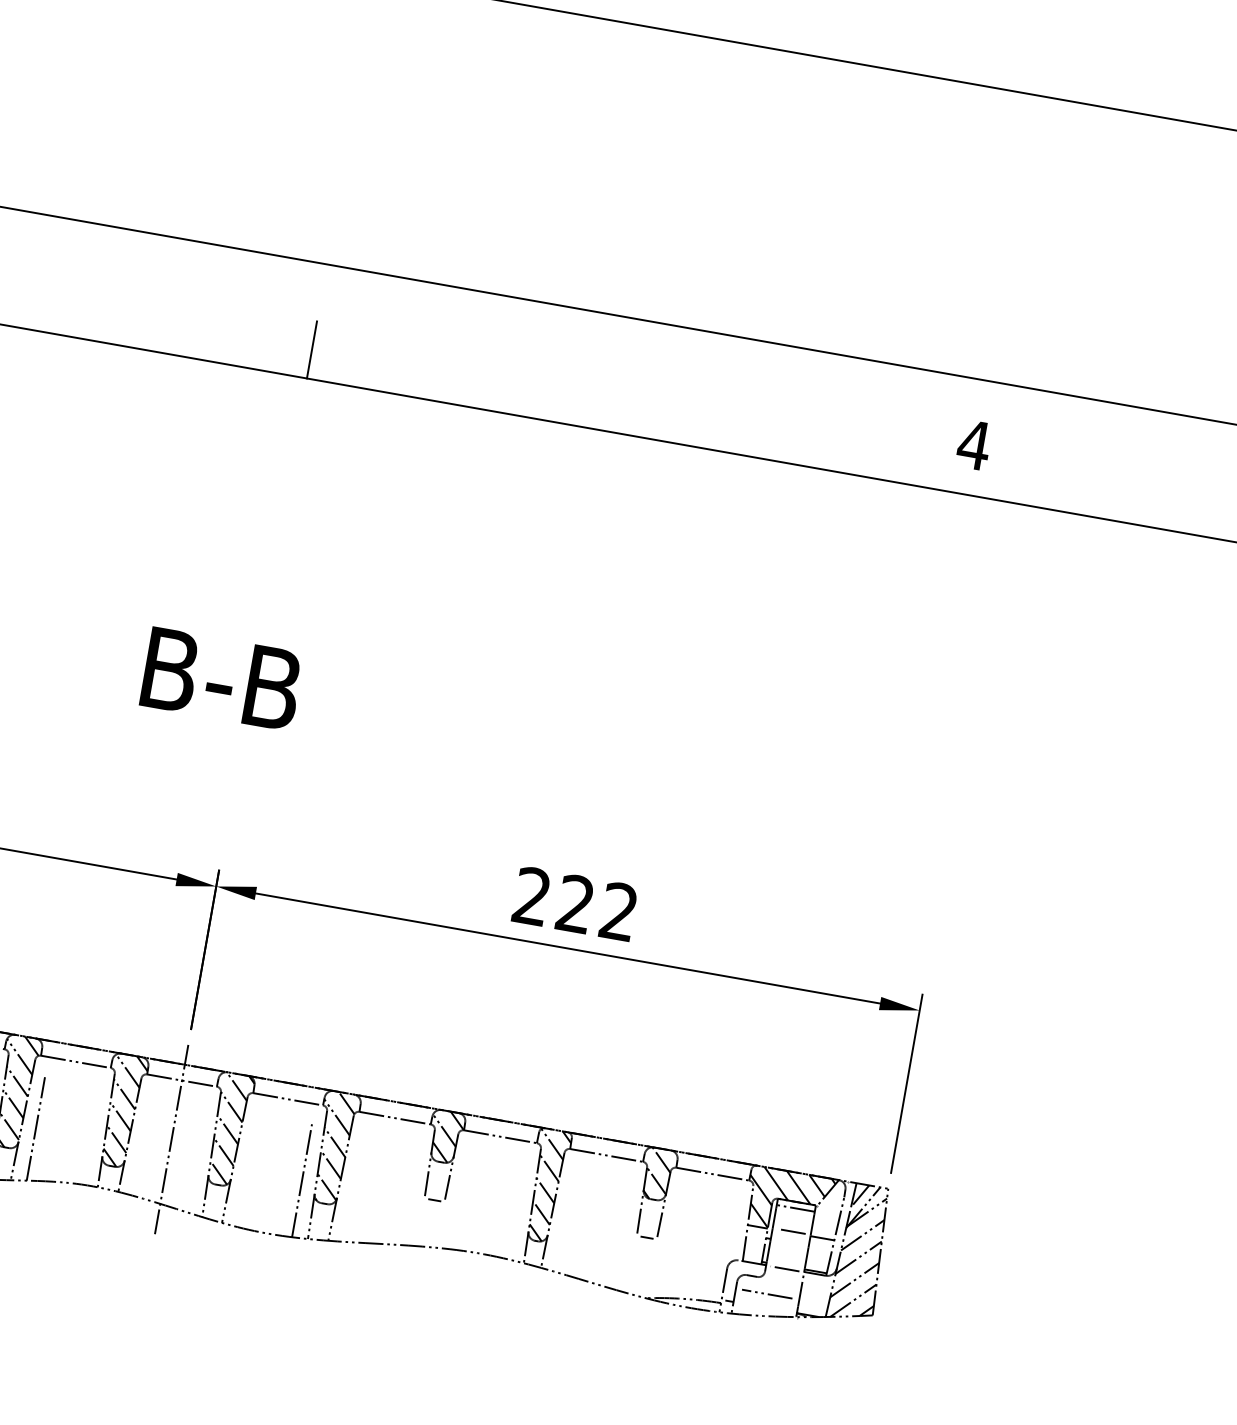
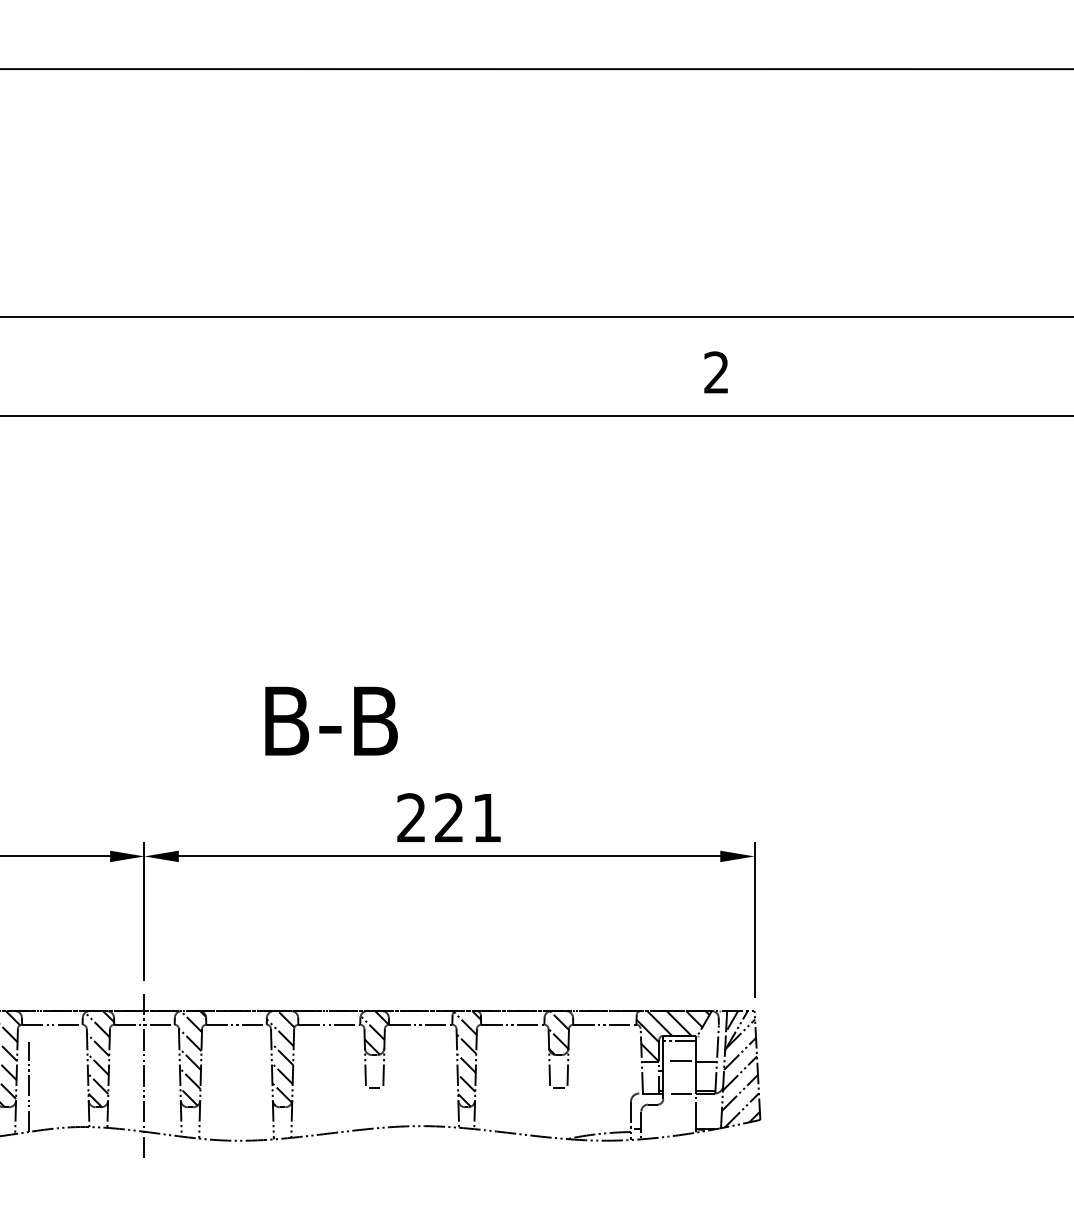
line: (312, 349) -> (145, 390), removed
text: (974, 444) -> (716, 372), 4 -> 2
text: (222, 678) -> (331, 720), moved
text: (618, 911) -> (486, 817), 222 -> 221
line: (302, 1181) -> (260, 1091), removed
line: (767, 1293) -> (668, 1117), removed

